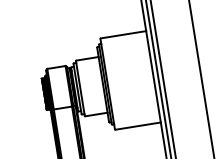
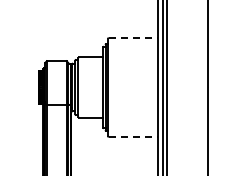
line: (123, 35) -> (133, 38), solid -> dashed
line: (138, 125) -> (133, 136), solid -> dashed

